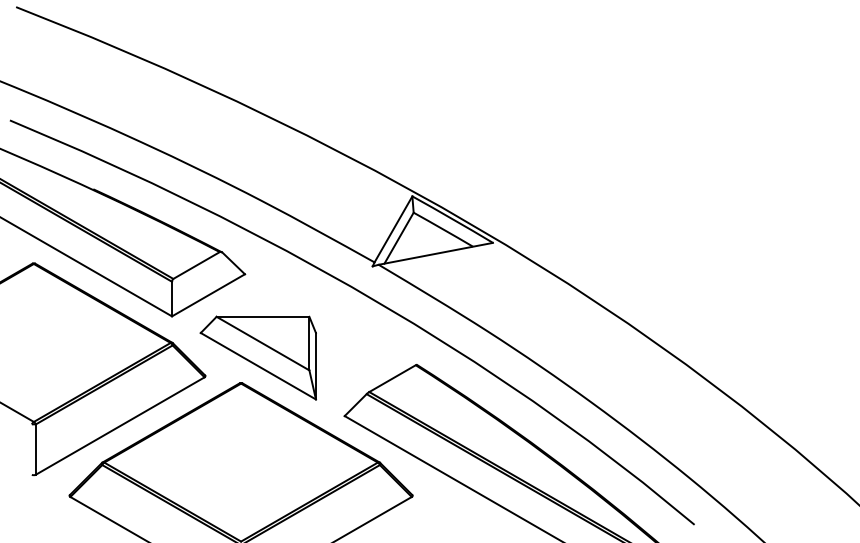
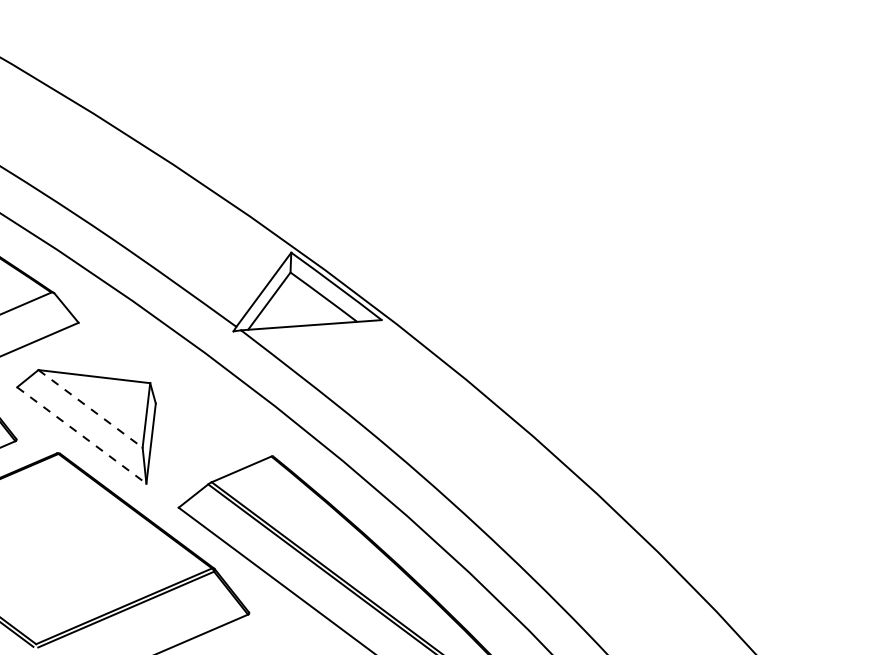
line: (263, 343) -> (91, 408), solid -> dashed
line: (258, 366) -> (81, 435), solid -> dashed

